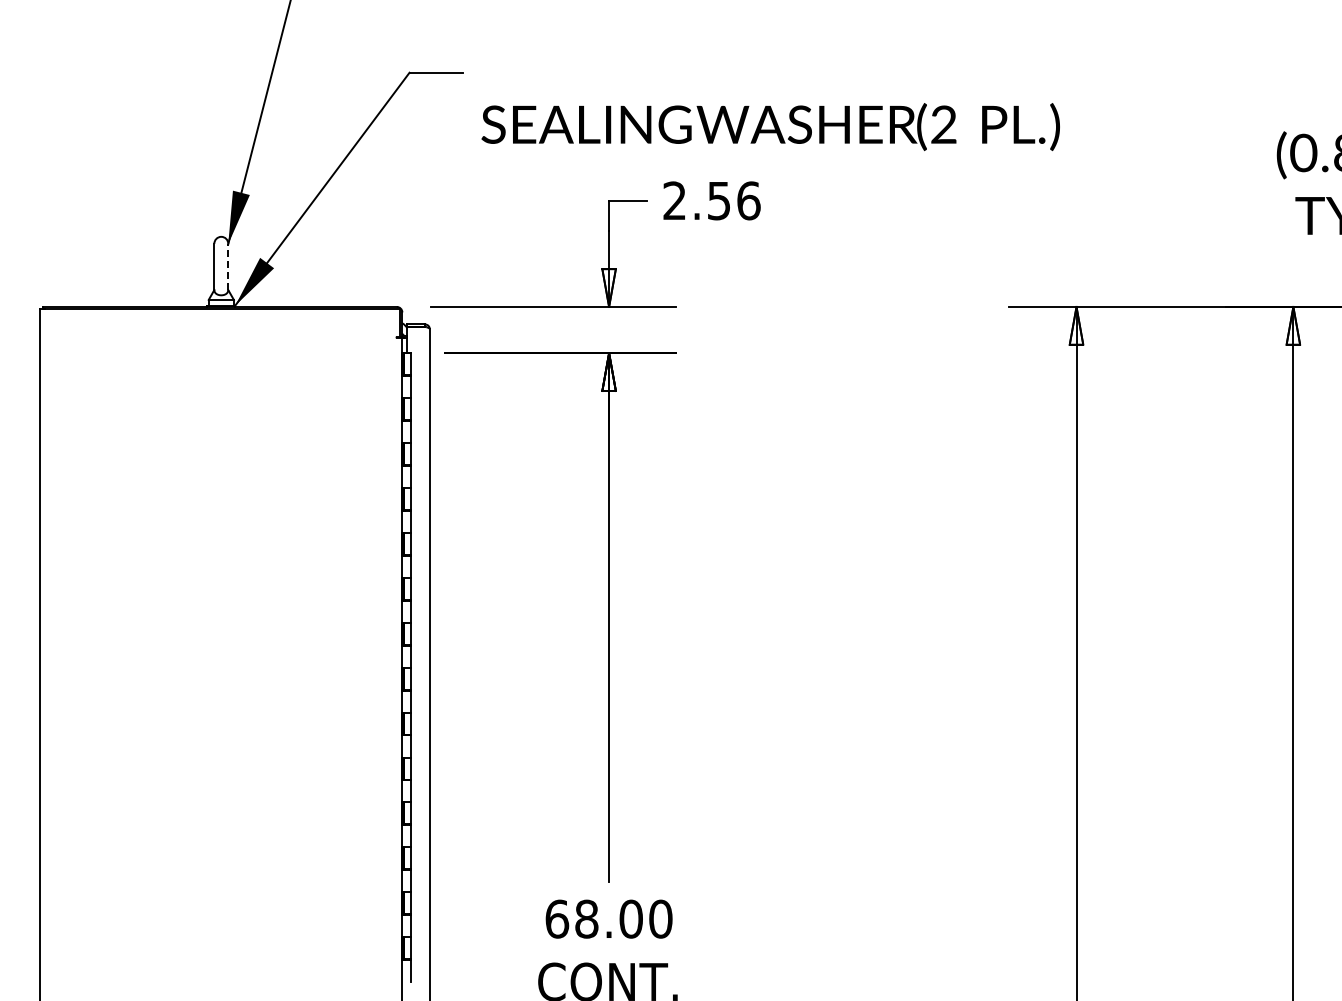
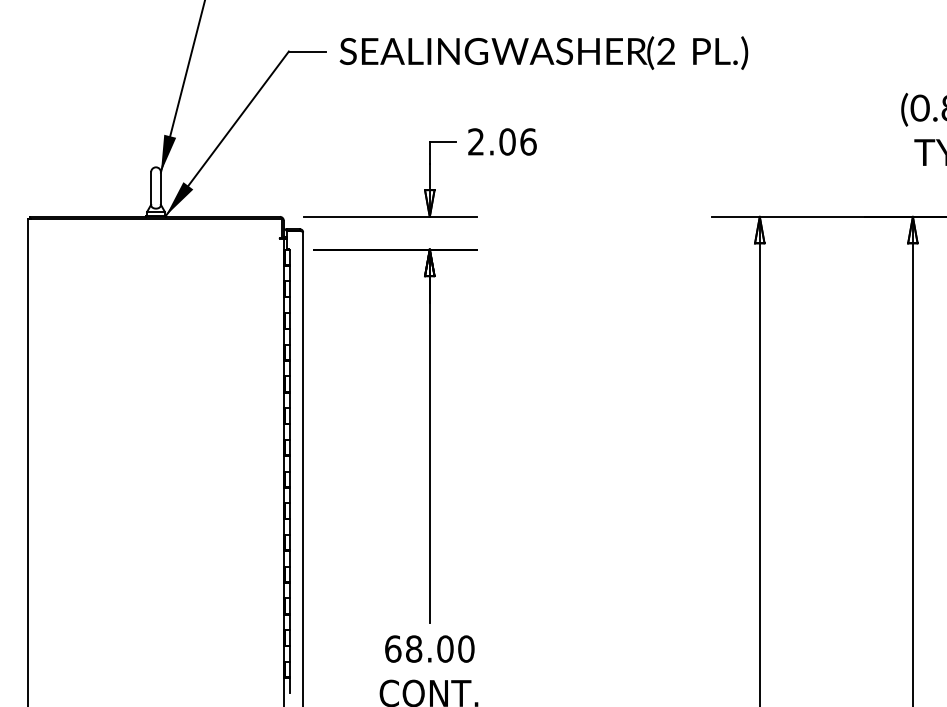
text: (770, 127) -> (543, 53), moved
text: (718, 200) -> (507, 141), 2.56 -> 2.06
line: (228, 266) -> (161, 188), dashed -> solid

